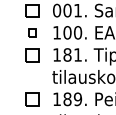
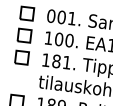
part: (32, 33) -> (24, 36), size x1.67

